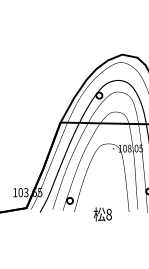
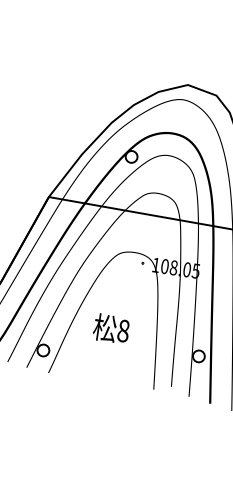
text: (102, 214) -> (110, 328), moved

